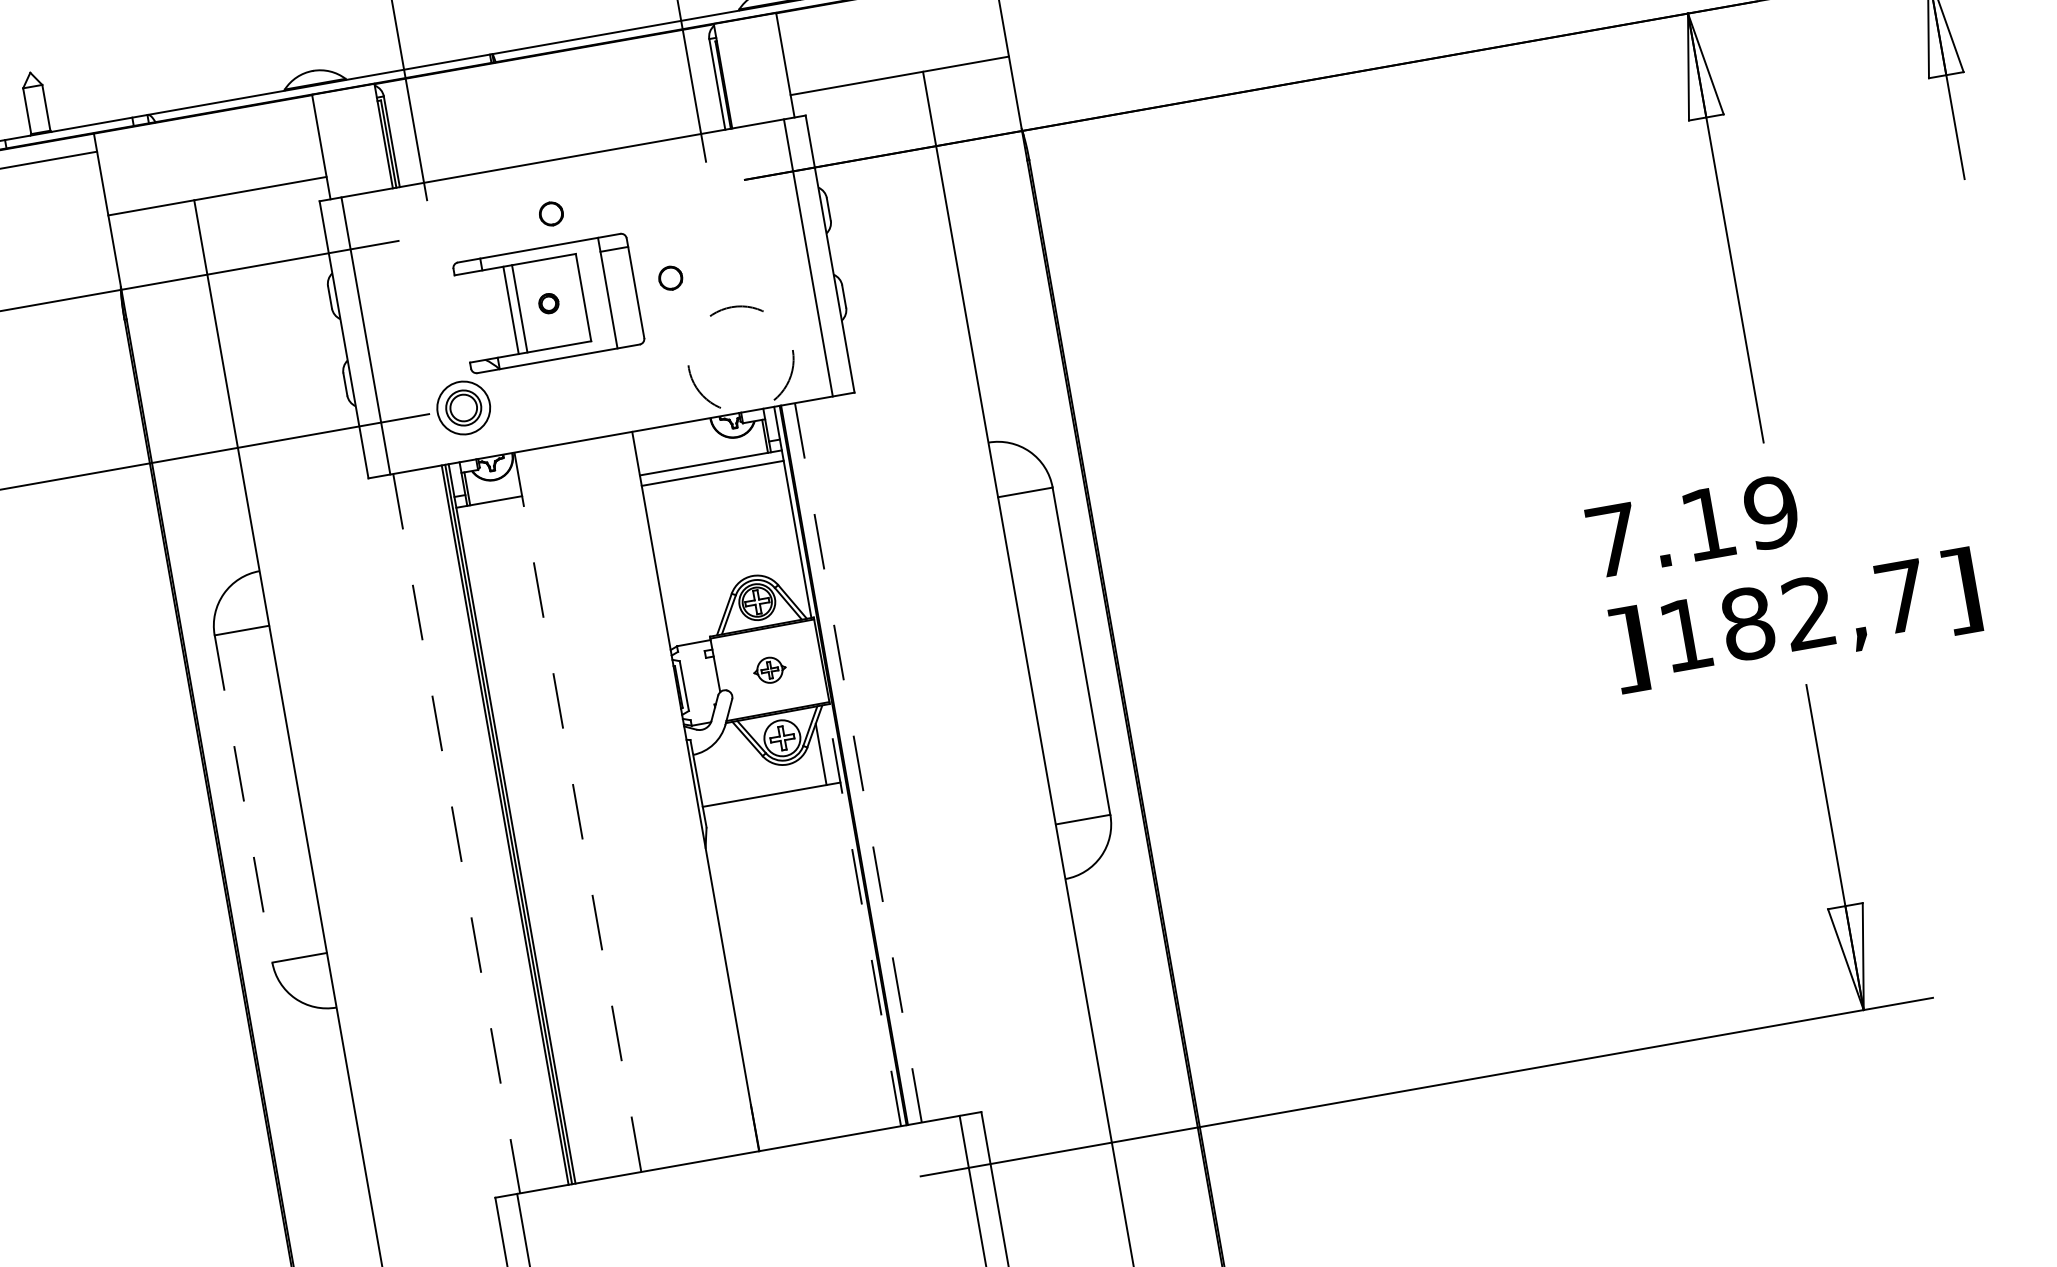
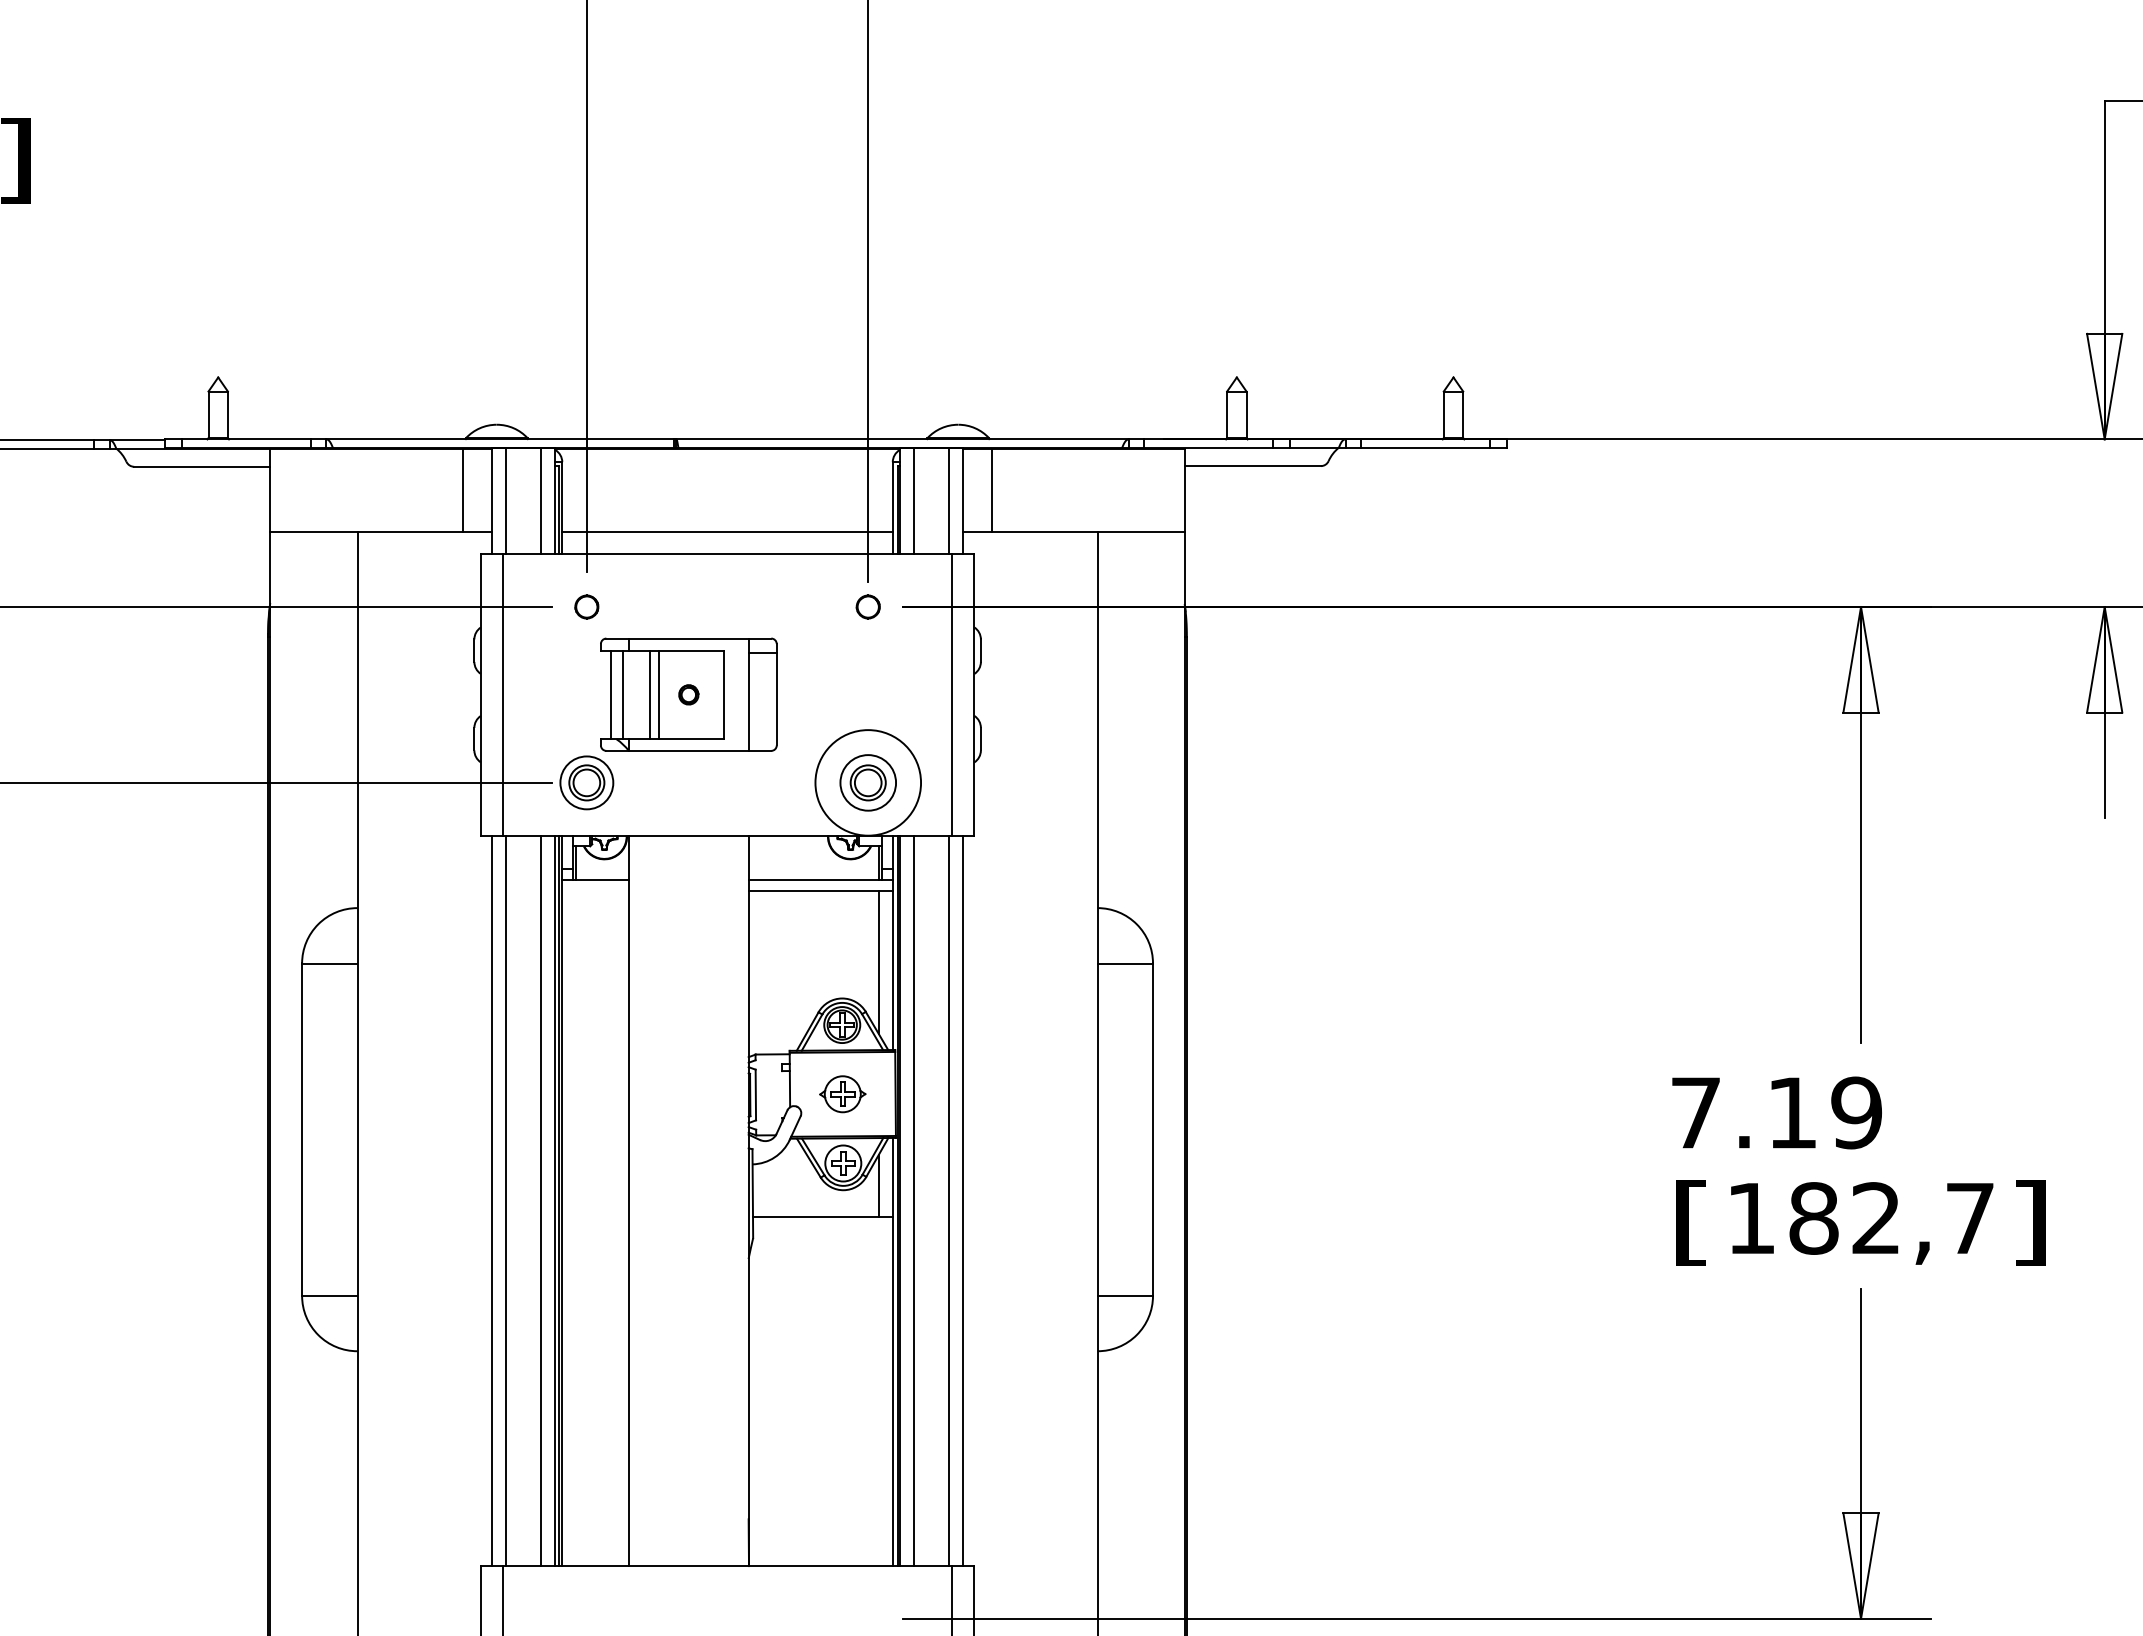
line: (812, 48) -> (992, 489), added
line: (772, 67) -> (949, 501), added
line: (736, 74) -> (913, 501), added
line: (558, 136) -> (727, 531), added
line: (370, 138) -> (541, 501), added
line: (291, 140) -> (463, 489), added
line: (335, 144) -> (506, 501), added
part: (550, 213) -> (586, 606), moved
part: (669, 277) -> (867, 606), moved
line: (483, 314) -> (622, 694), added
line: (472, 316) -> (611, 694), added
part: (740, 358) -> (867, 782), added
circle: (741, 358) -> (868, 782), dashed -> solid
line: (781, 533) -> (878, 961), added
text: (1627, 649) -> (1691, 1222), ] -> [
part: (769, 670) -> (842, 1094), size x1.43
line: (907, 753) -> (963, 1200), added
line: (893, 756) -> (949, 1200), added
line: (858, 763) -> (913, 1201), dashed -> solid
line: (244, 799) -> (302, 1130), dashed -> solid
line: (578, 811) -> (629, 1200), dashed -> solid
line: (491, 827) -> (541, 1200), added
line: (457, 834) -> (506, 1201), dashed -> solid
line: (442, 835) -> (491, 1200), added
line: (863, 914) -> (892, 1351), dashed -> solid

